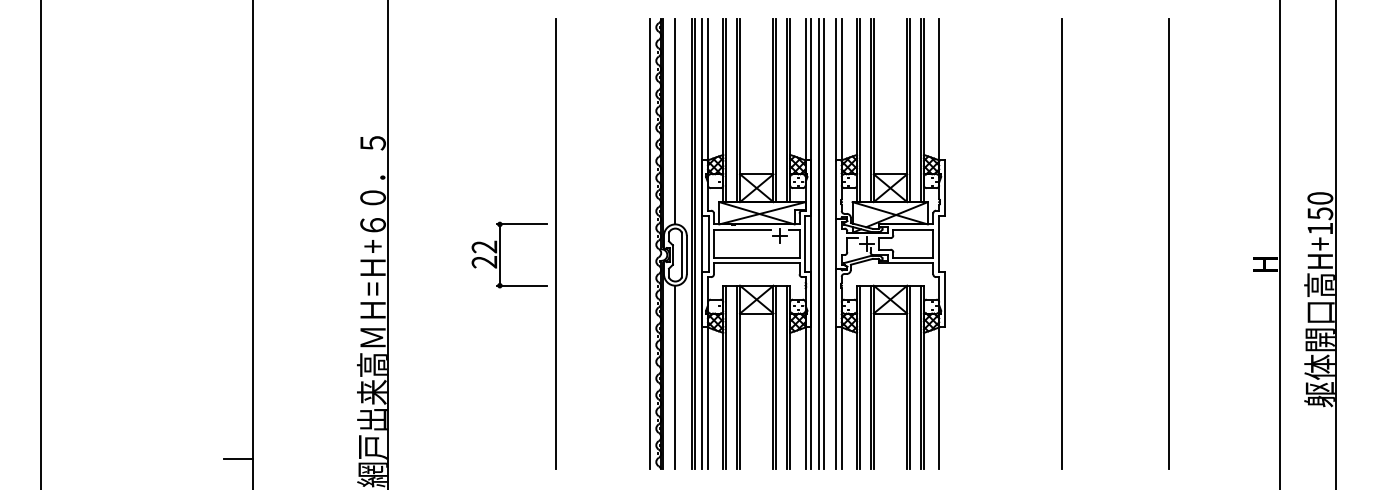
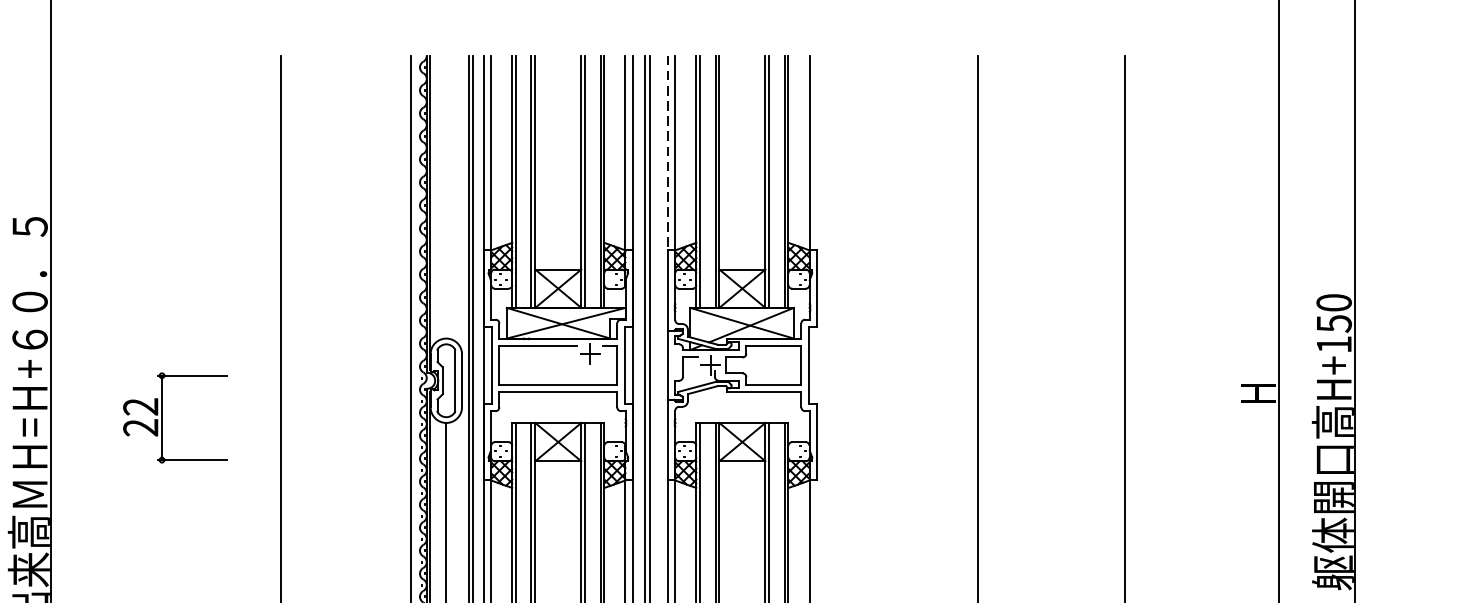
line: (836, 90) -> (668, 154), solid -> dashed
line: (675, 121) -> (446, 196), removed
part: (500, 254) -> (162, 417), moved

